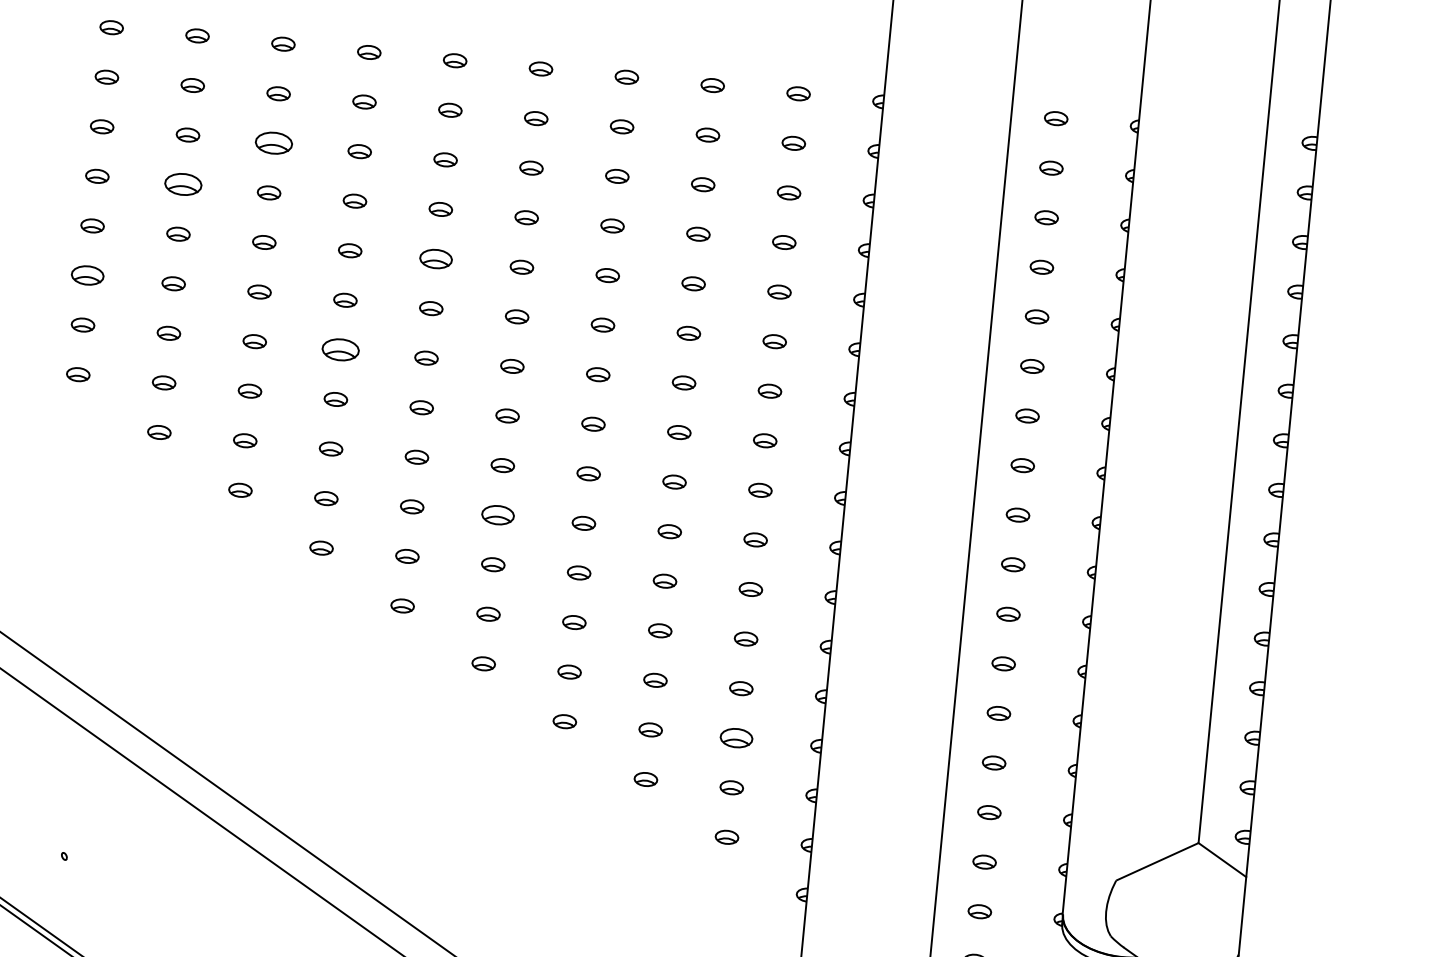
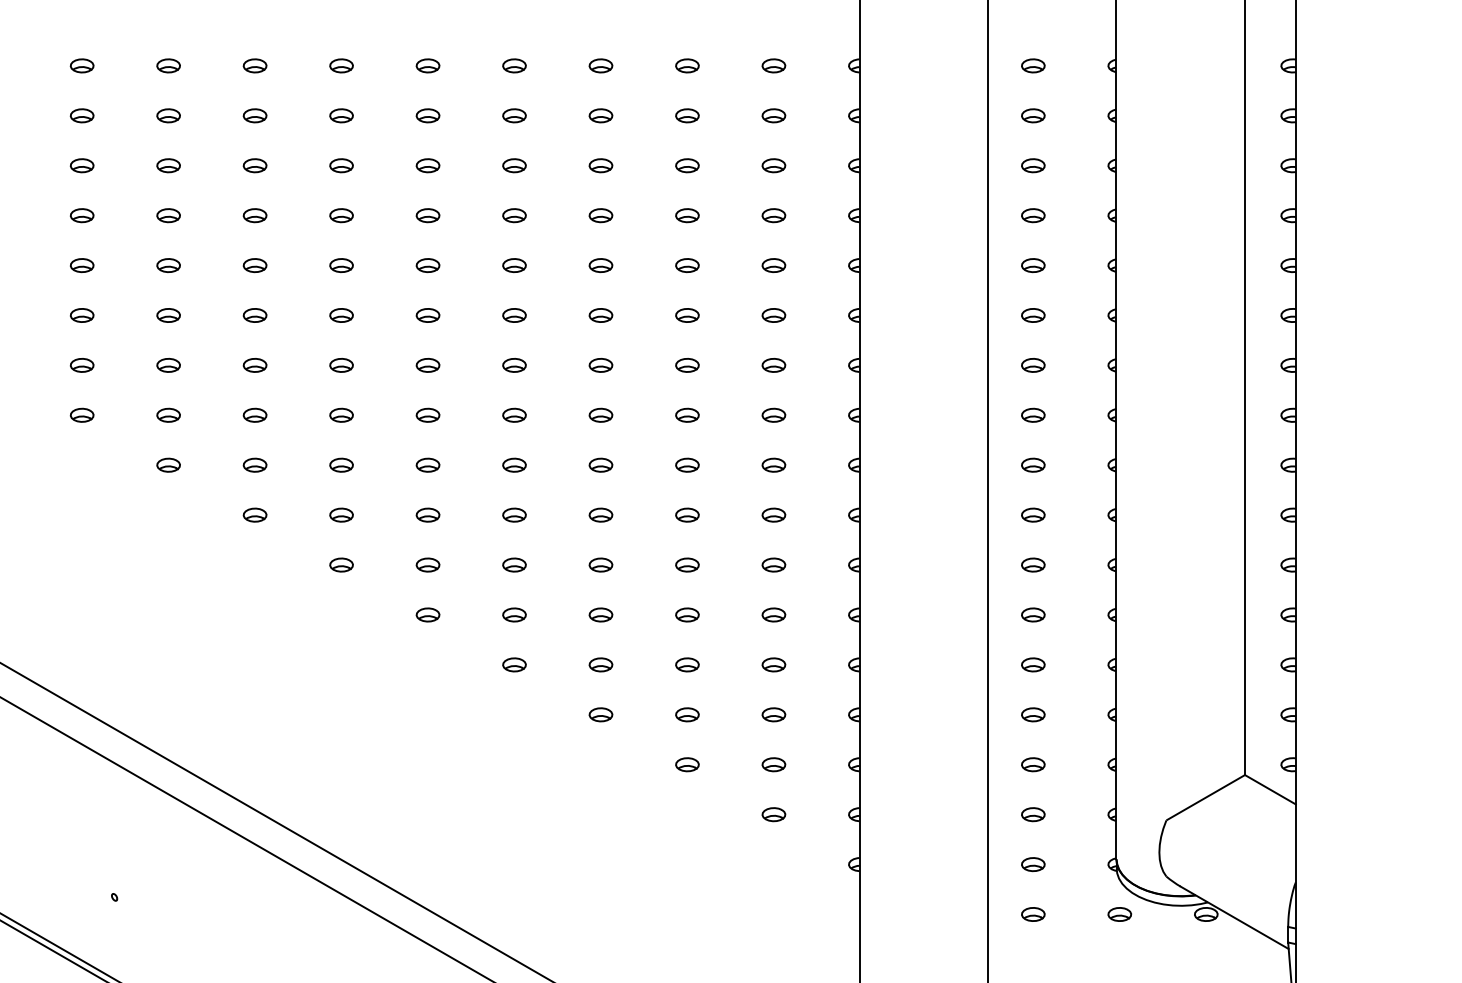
part: (273, 143) -> (254, 165), size x0.62
part: (183, 184) -> (168, 215), size x0.62
part: (435, 258) -> (427, 265), size x0.71
part: (88, 275) -> (82, 315), size x0.71
part: (340, 349) -> (341, 365), size x0.62
part: (498, 514) -> (514, 514), size x0.71
part: (736, 737) -> (773, 714), size x0.71

